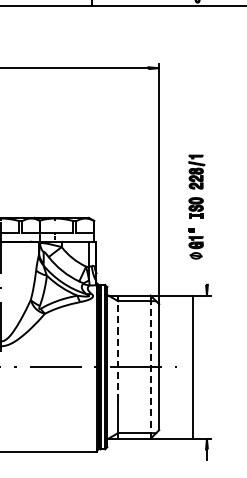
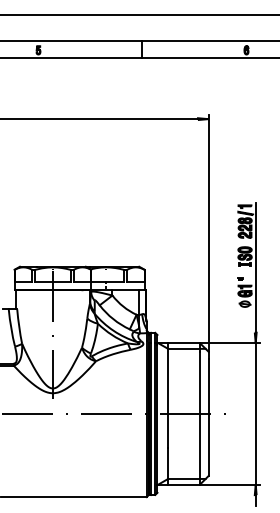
line: (206, 218) -> (255, 267), added
line: (118, 348) -> (168, 395), dashed -> solid
line: (192, 366) -> (255, 413), moved
line: (150, 370) -> (200, 417), dashed -> solid

